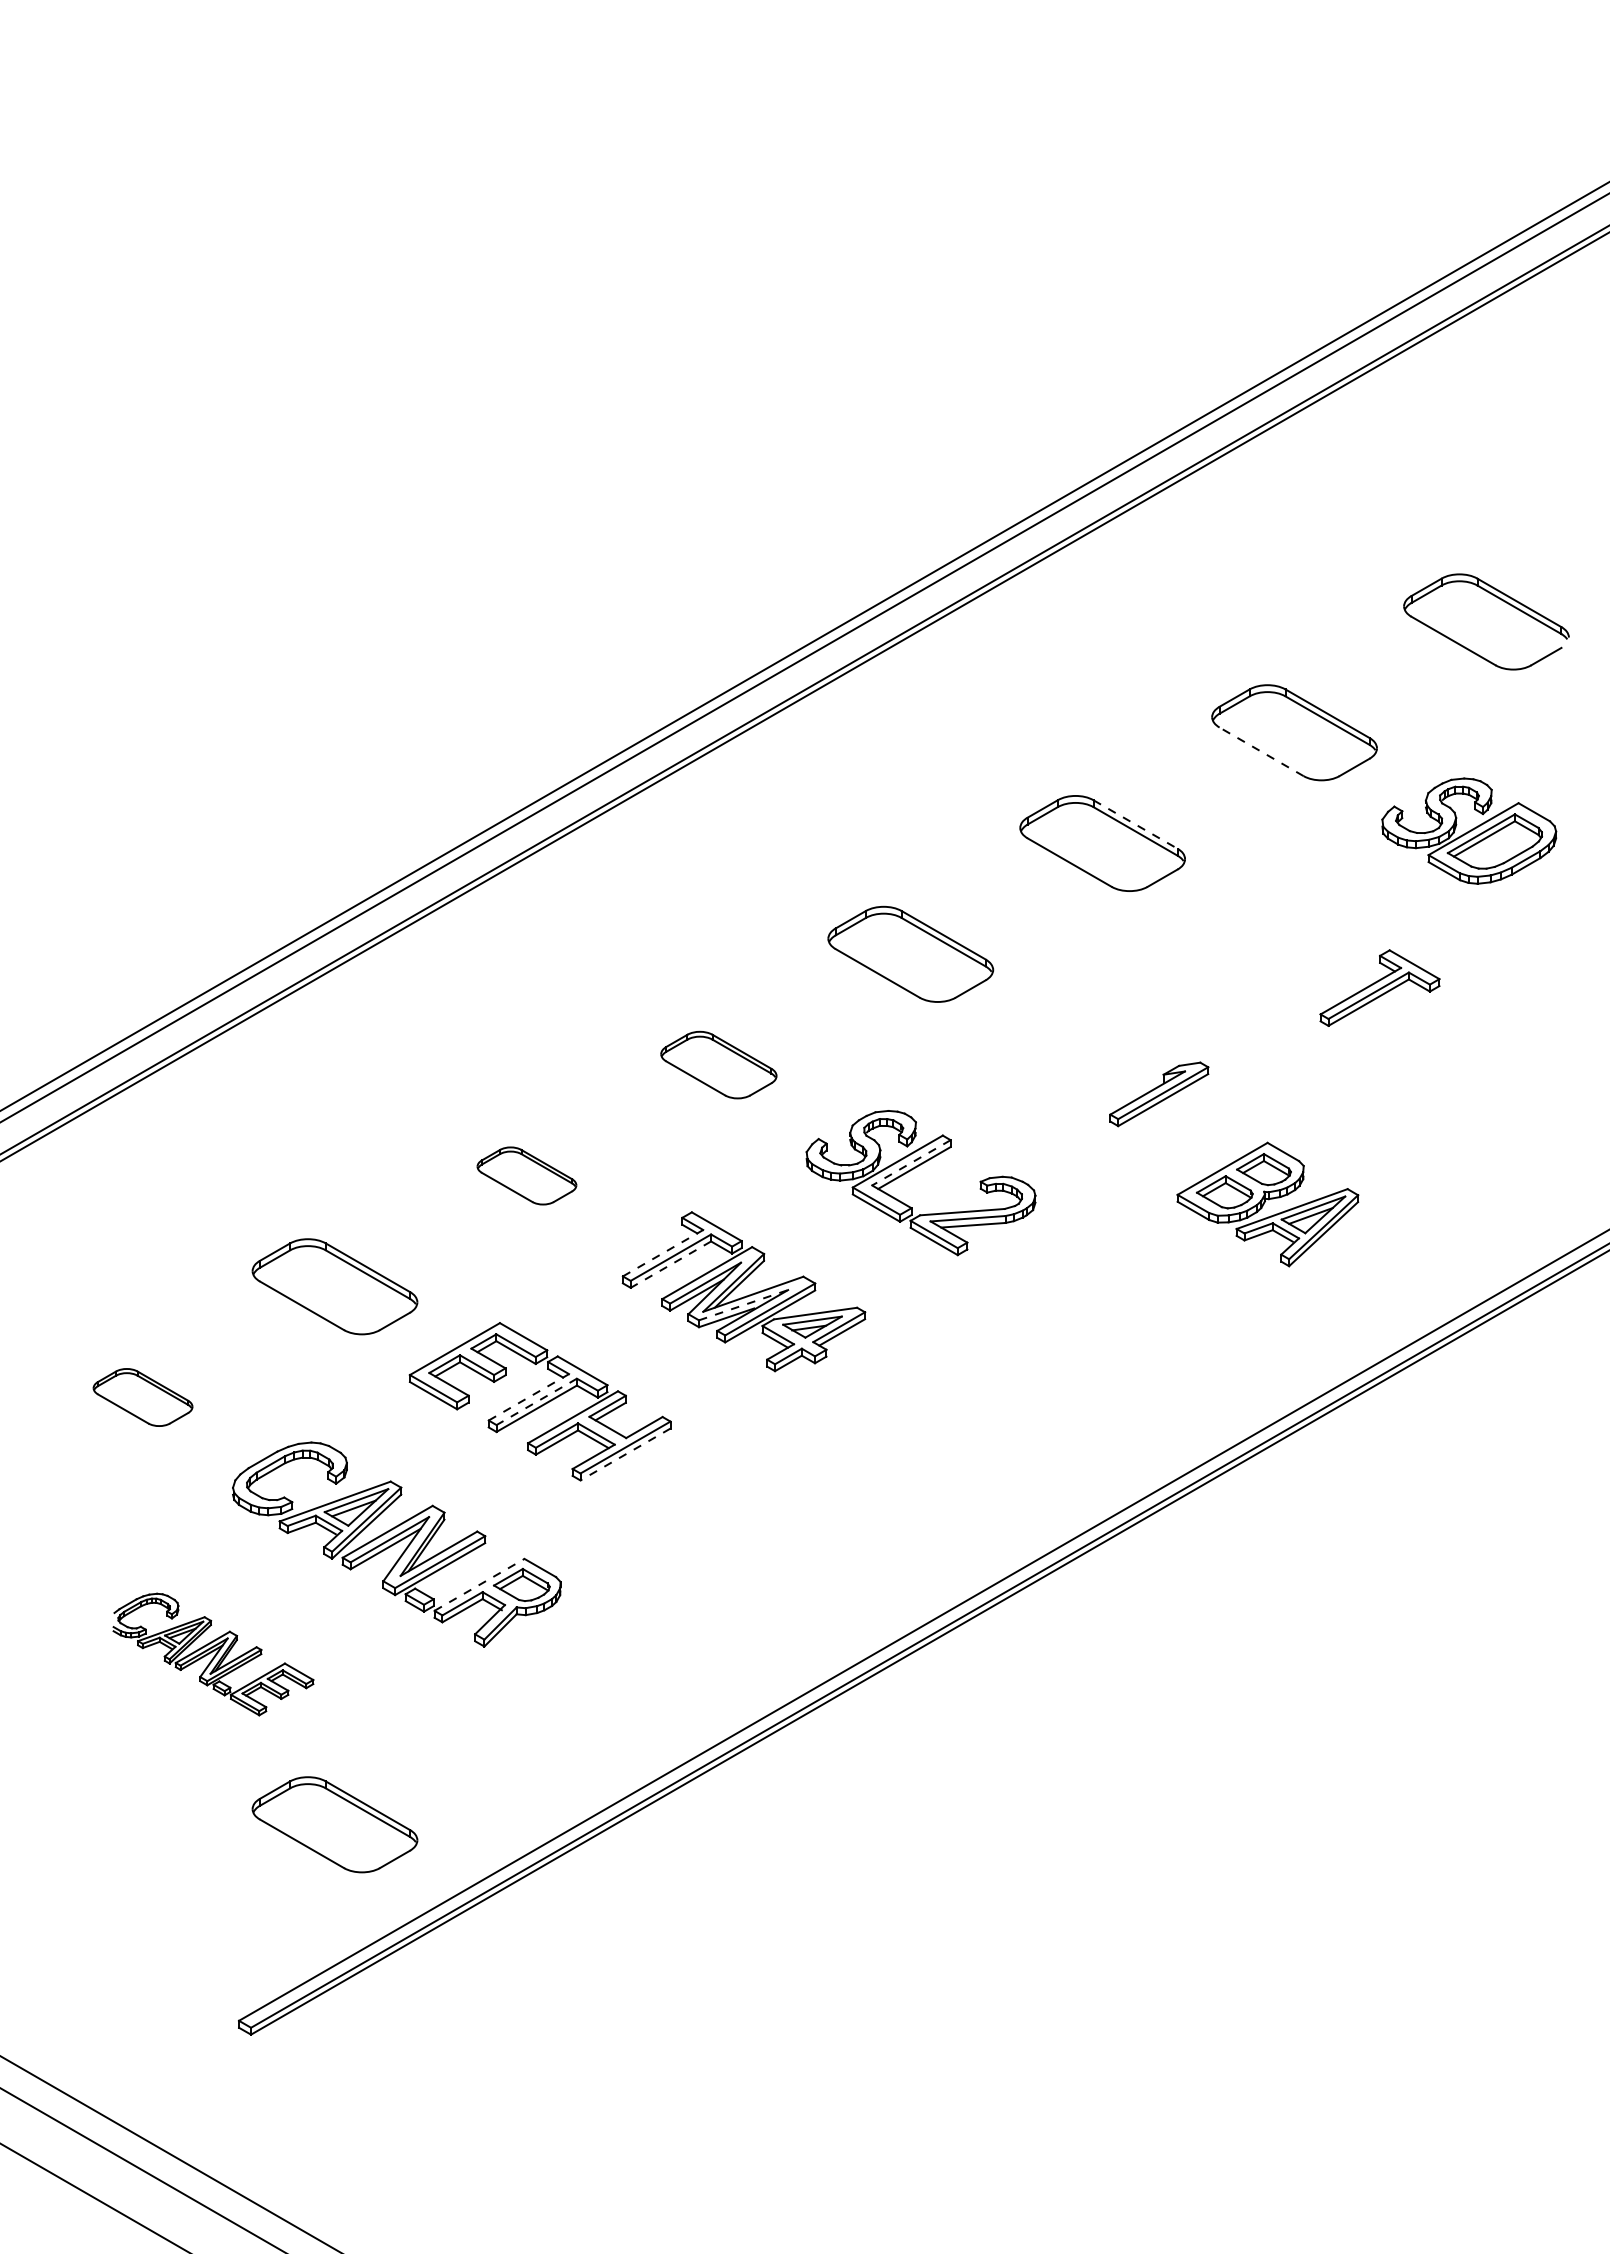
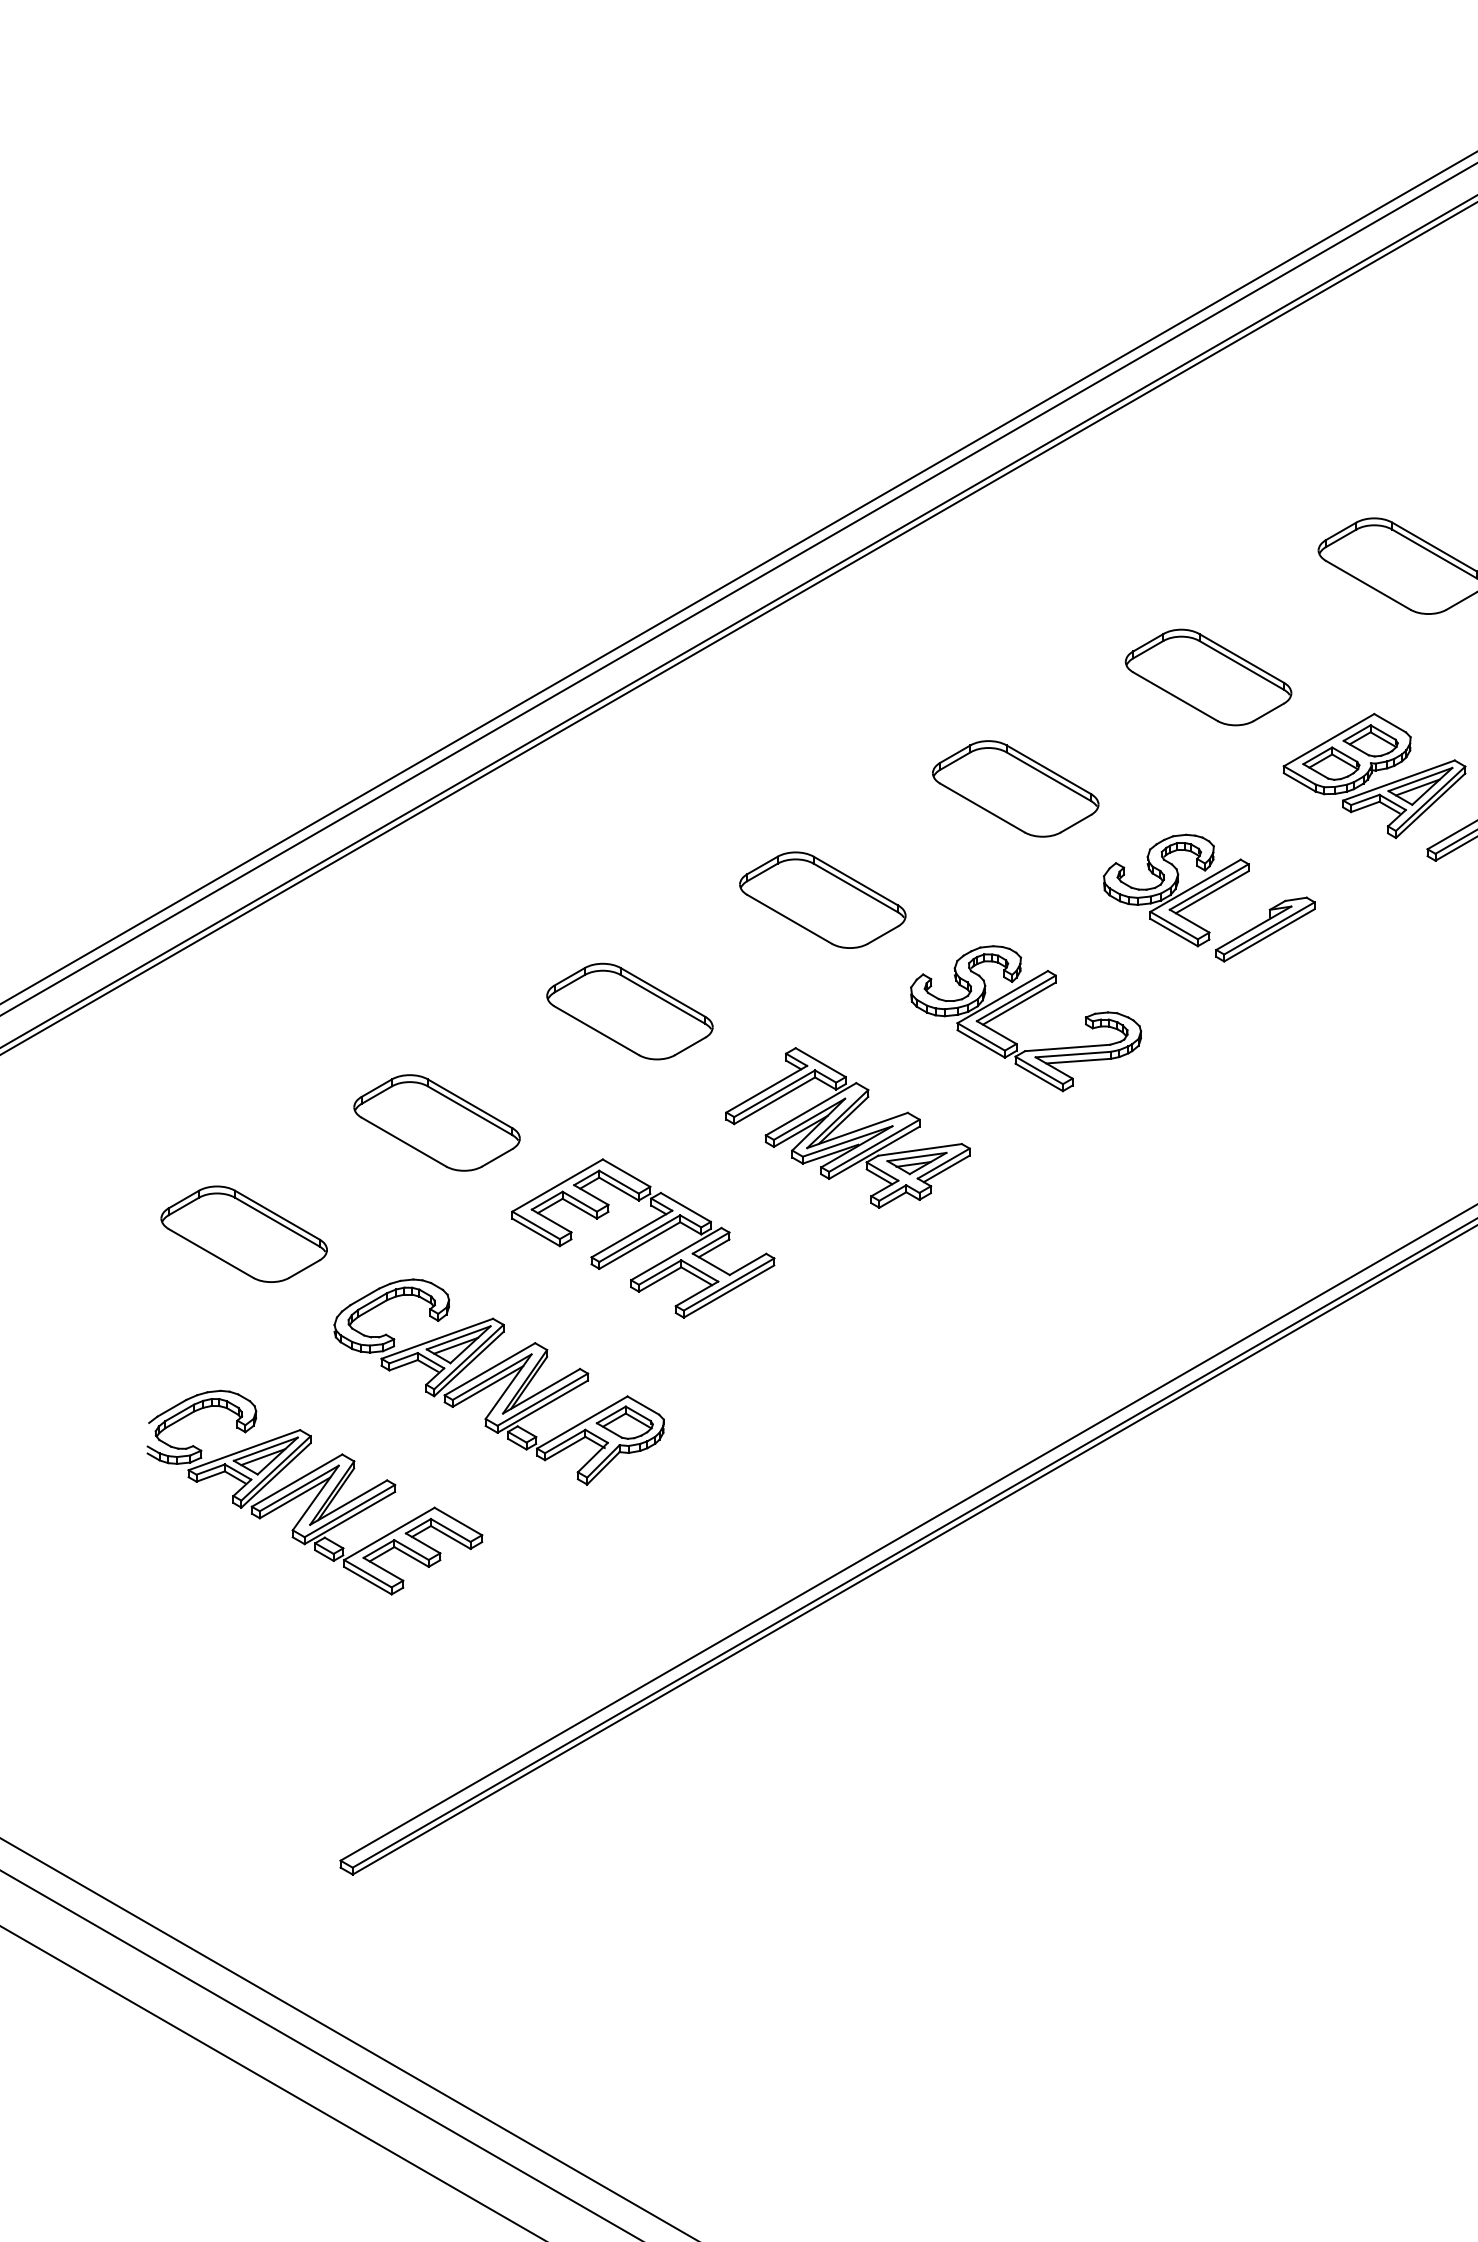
line: (1261, 751) -> (1368, 585), dashed -> solid
line: (1136, 824) -> (1242, 658), dashed -> solid
part: (1070, 1055) -> (1176, 890), added
part: (718, 1064) -> (822, 899), size x1.43
line: (910, 1163) -> (1015, 999), dashed -> solid
part: (526, 1175) -> (629, 1011), size x1.67
part: (1267, 1204) -> (1374, 775), moved
line: (663, 1252) -> (767, 1088), dashed -> solid
line: (670, 1264) -> (774, 1100), dashed -> solid
line: (744, 1305) -> (848, 1141), dashed -> solid
part: (142, 1397) -> (243, 1234), size x1.67
line: (529, 1397) -> (632, 1234), dashed -> solid
line: (536, 1402) -> (639, 1239), dashed -> solid
line: (625, 1454) -> (729, 1291), dashed -> solid
line: (479, 1584) -> (582, 1422), dashed -> solid
part: (213, 1654) -> (314, 1492), size x1.67
part: (334, 1824) -> (436, 1663), removed

